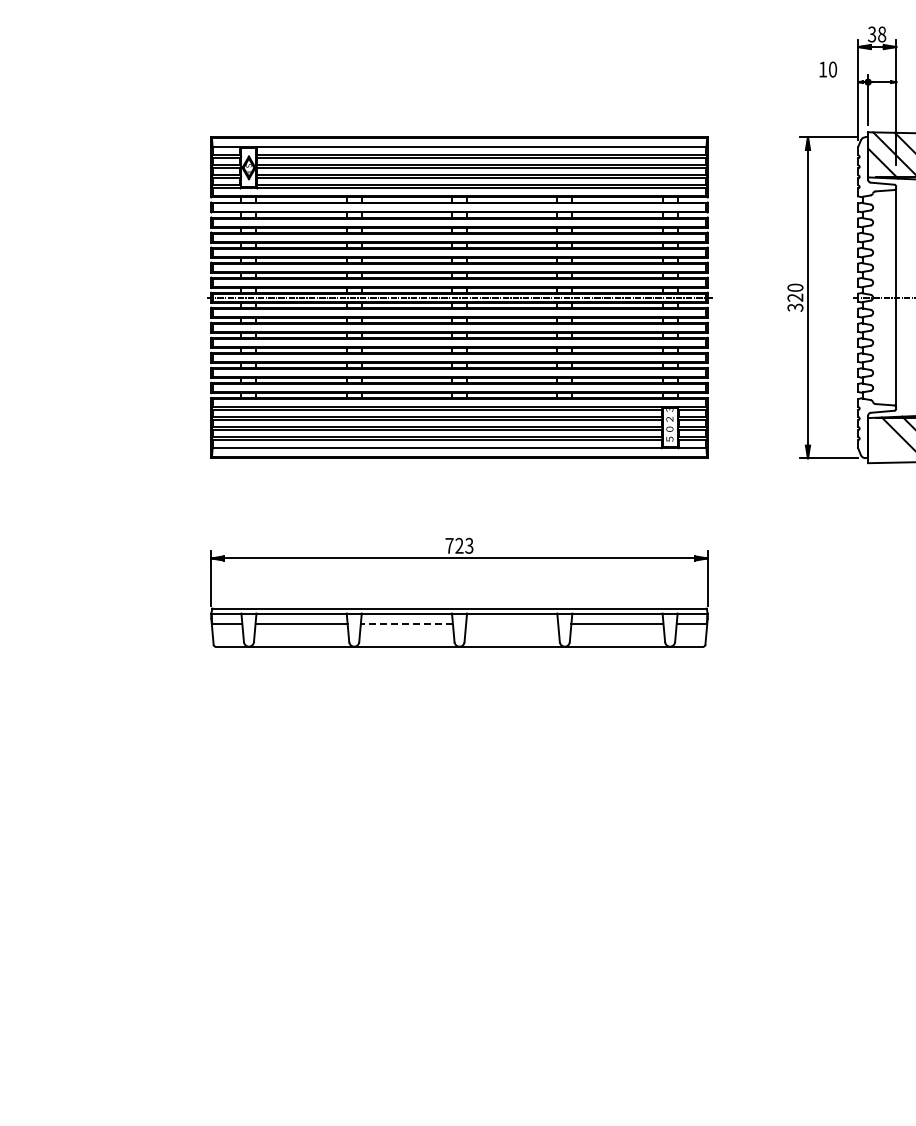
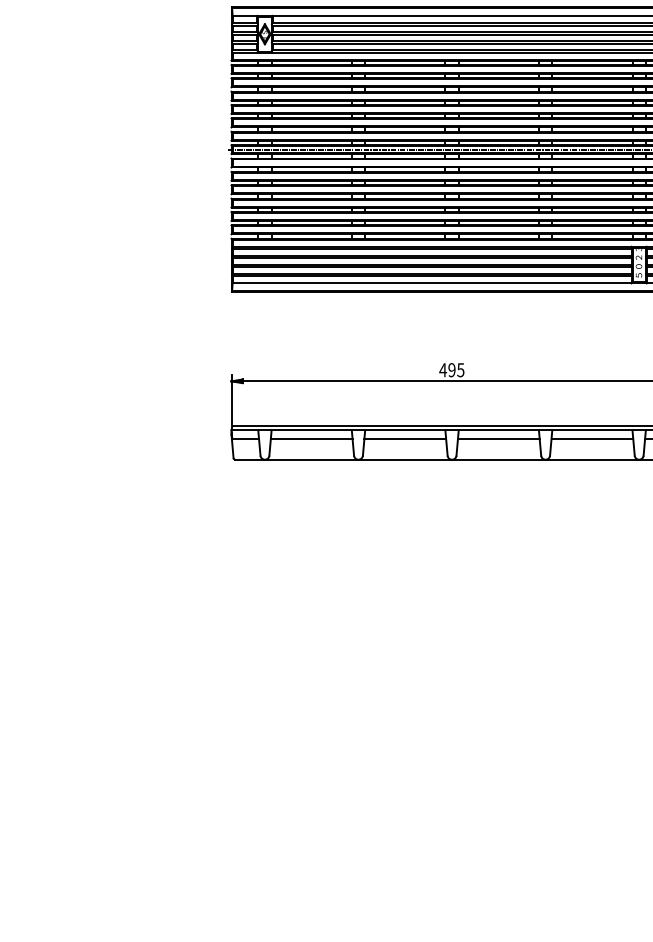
text: (459, 545) -> (452, 369), 723 -> 495
line: (406, 623) -> (404, 439), dashed -> solid
line: (512, 623) -> (499, 439), added

